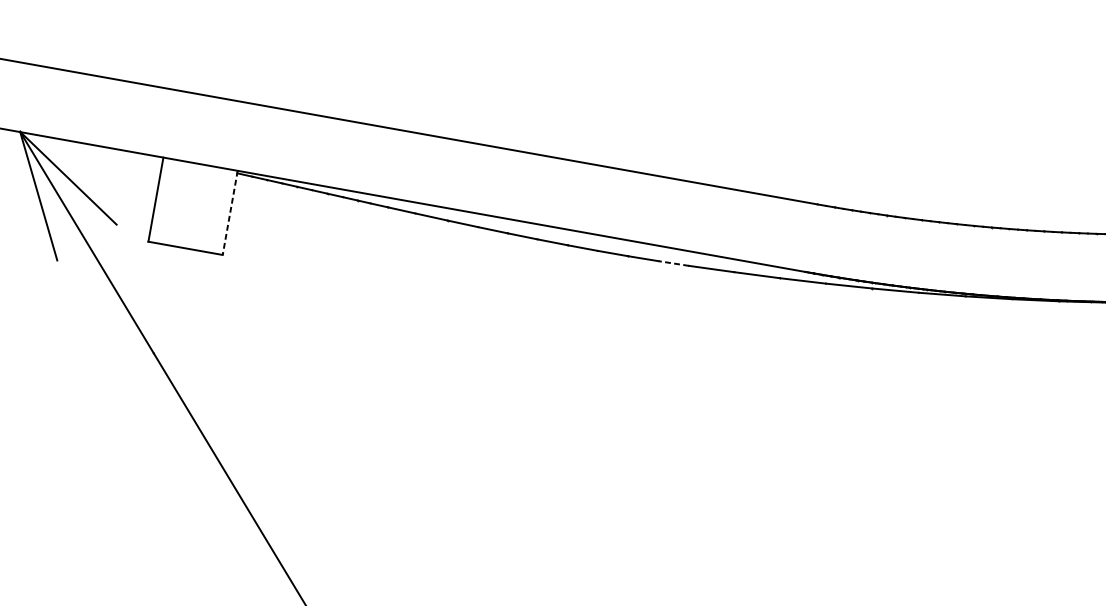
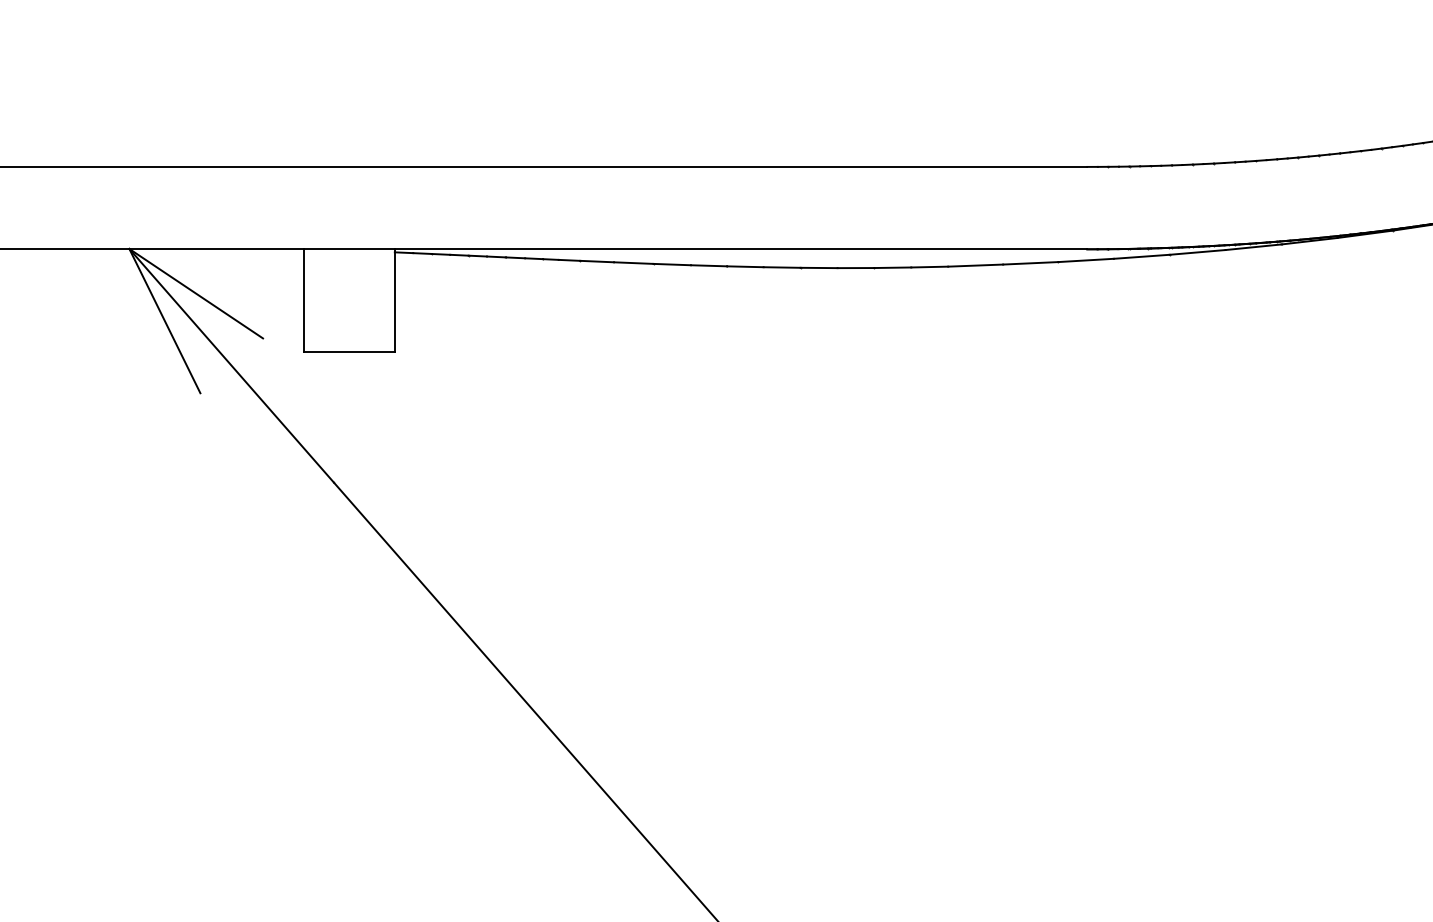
line: (229, 213) -> (394, 301), dashed -> solid
line: (673, 263) -> (929, 267), dashed -> solid

